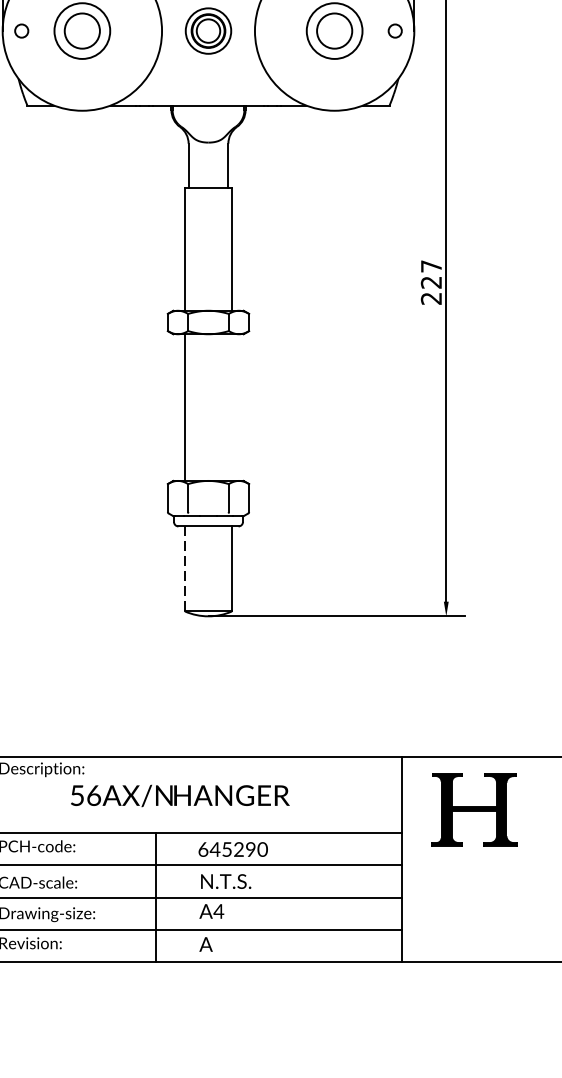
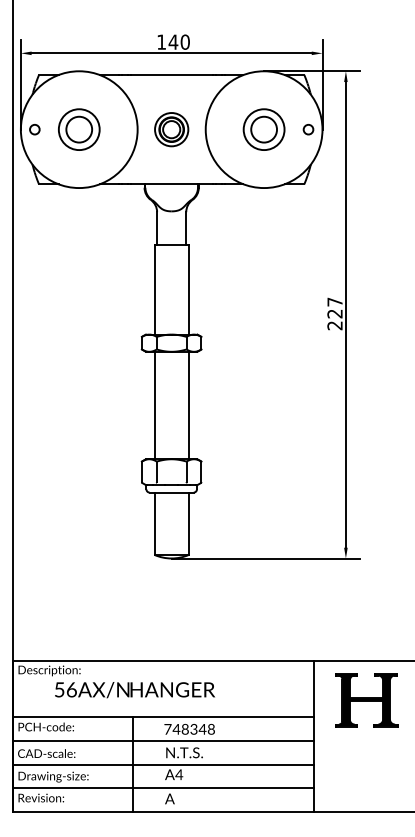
line: (231, 407) -> (188, 405), added
line: (185, 569) -> (154, 524), dashed -> solid
text: (179, 796) -> (134, 690), moved
text: (232, 848) -> (189, 728), 645290 -> 748348

